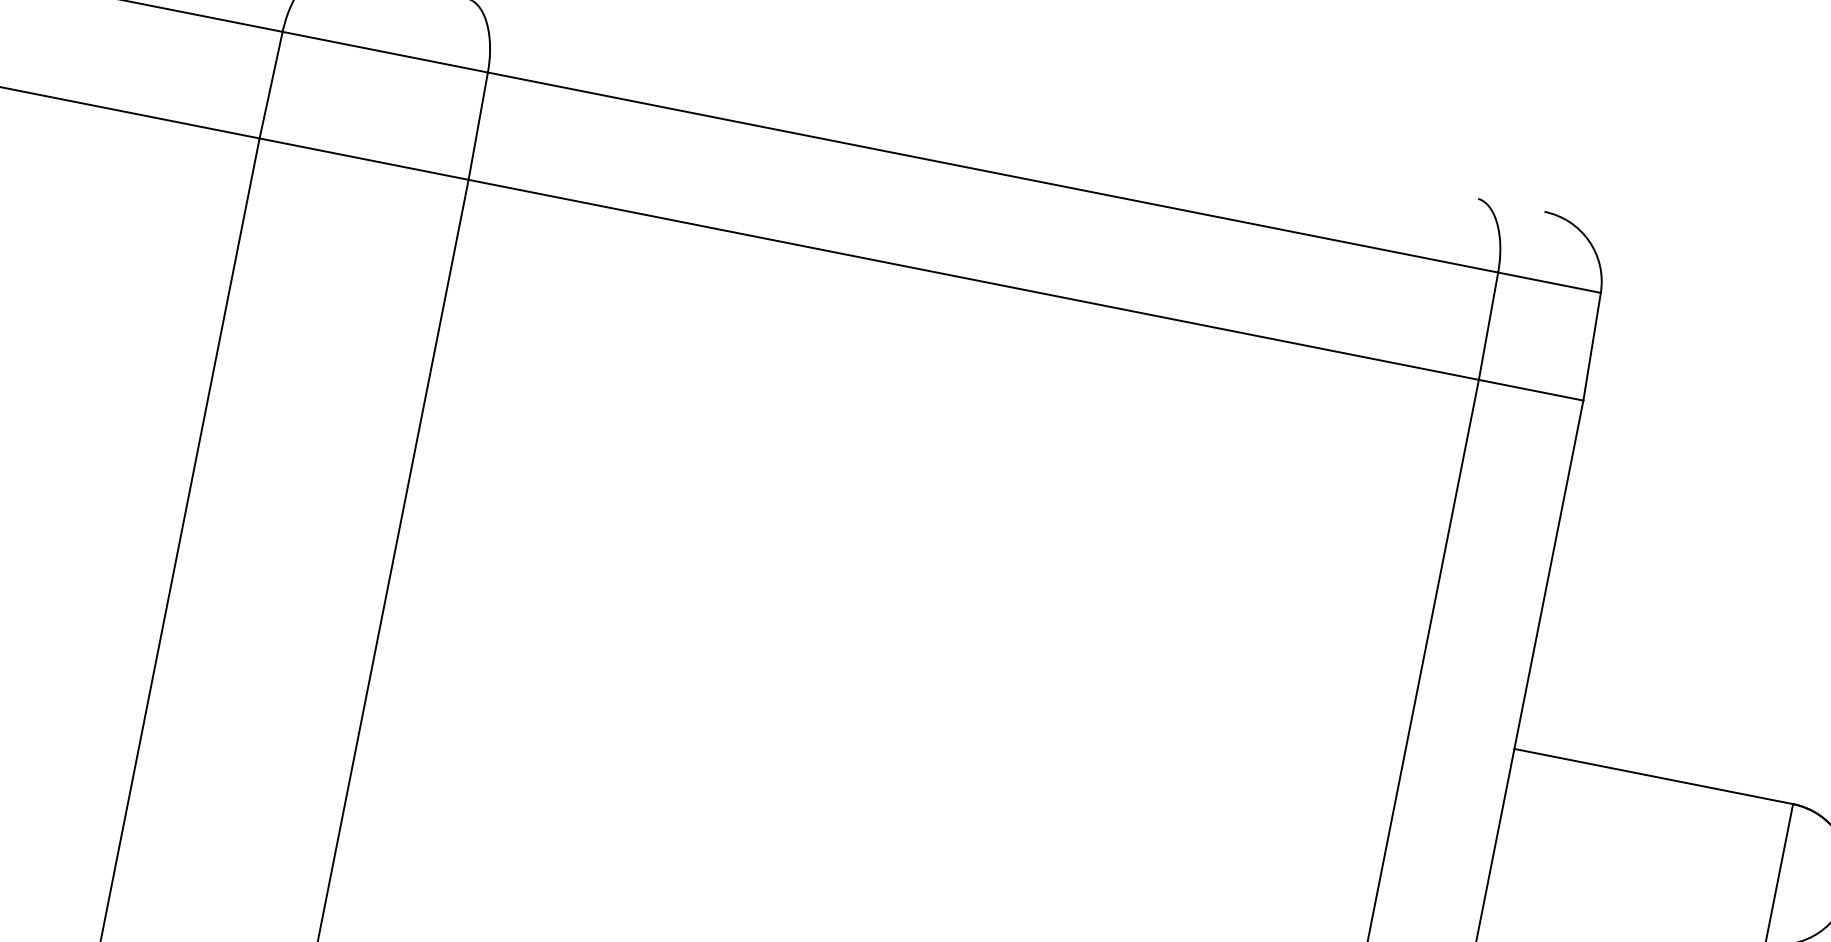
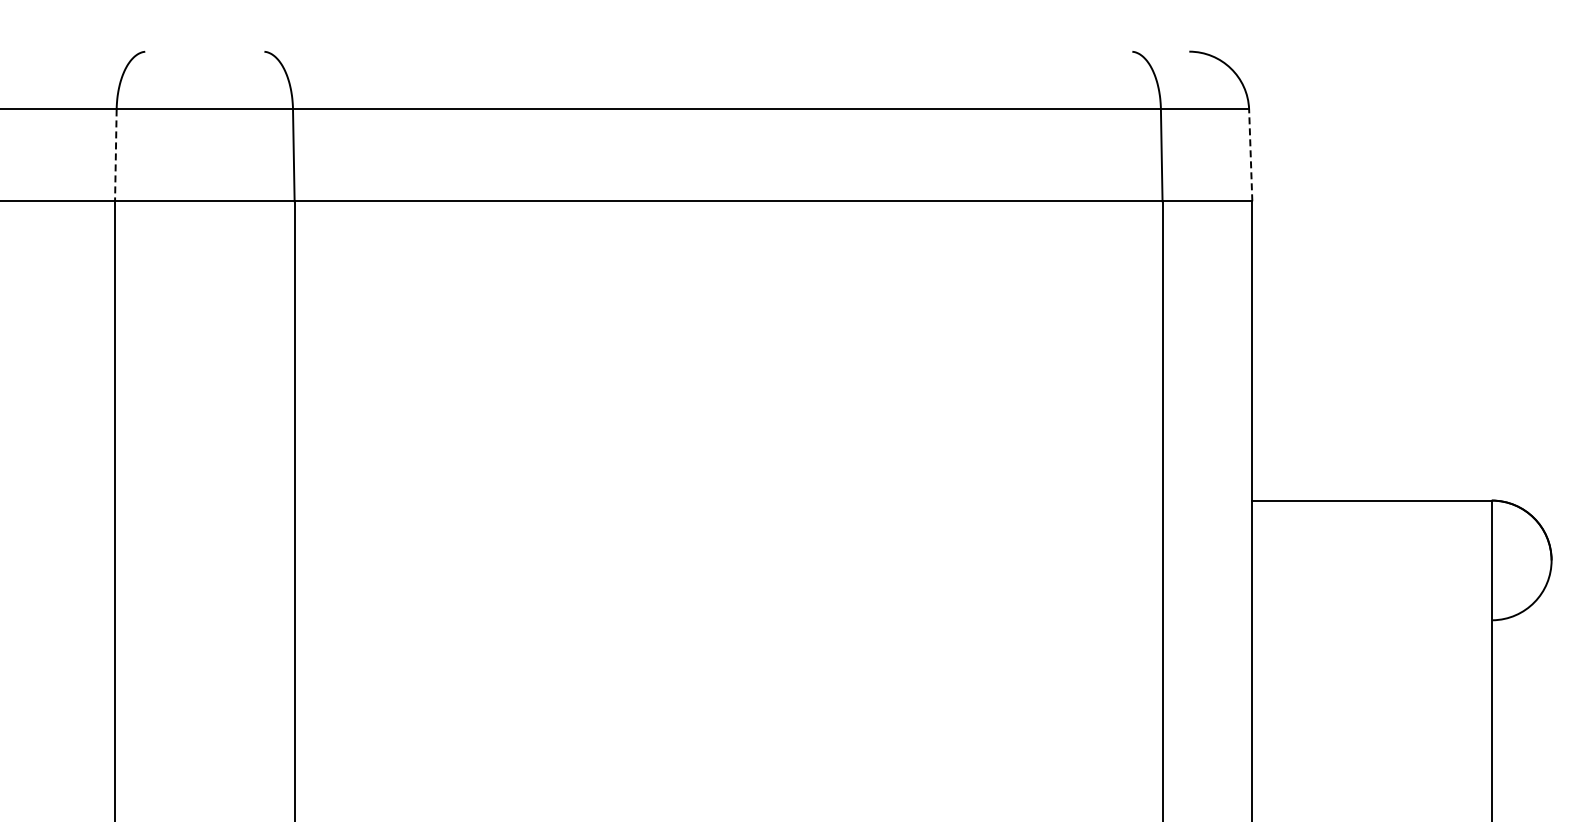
line: (270, 85) -> (115, 155), solid -> dashed
line: (1591, 346) -> (1250, 155), solid -> dashed

